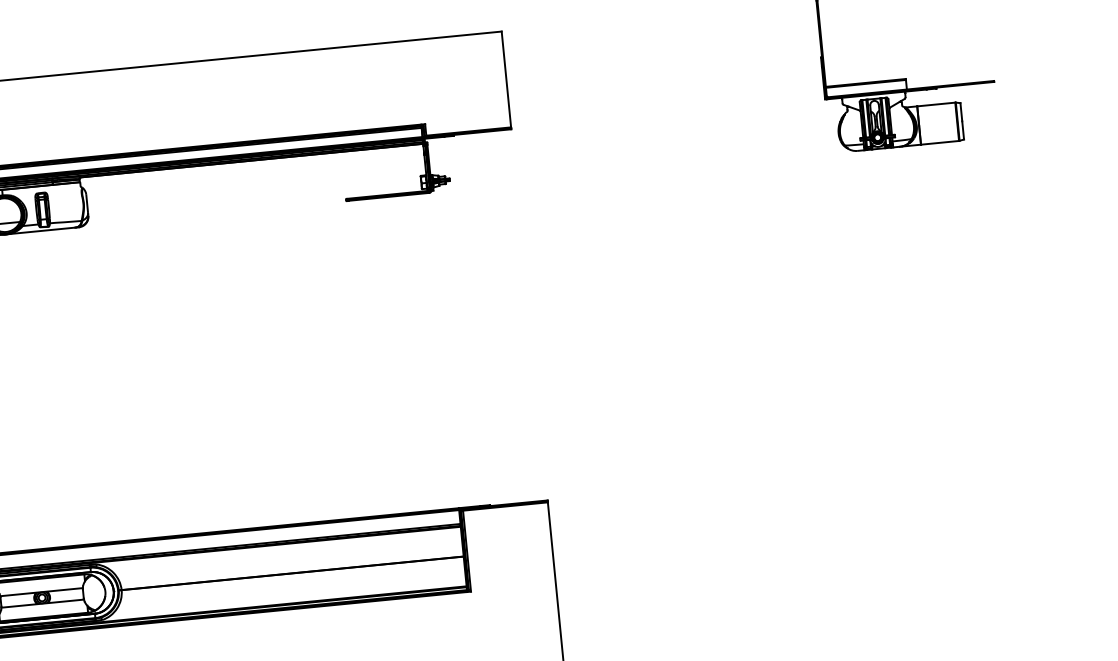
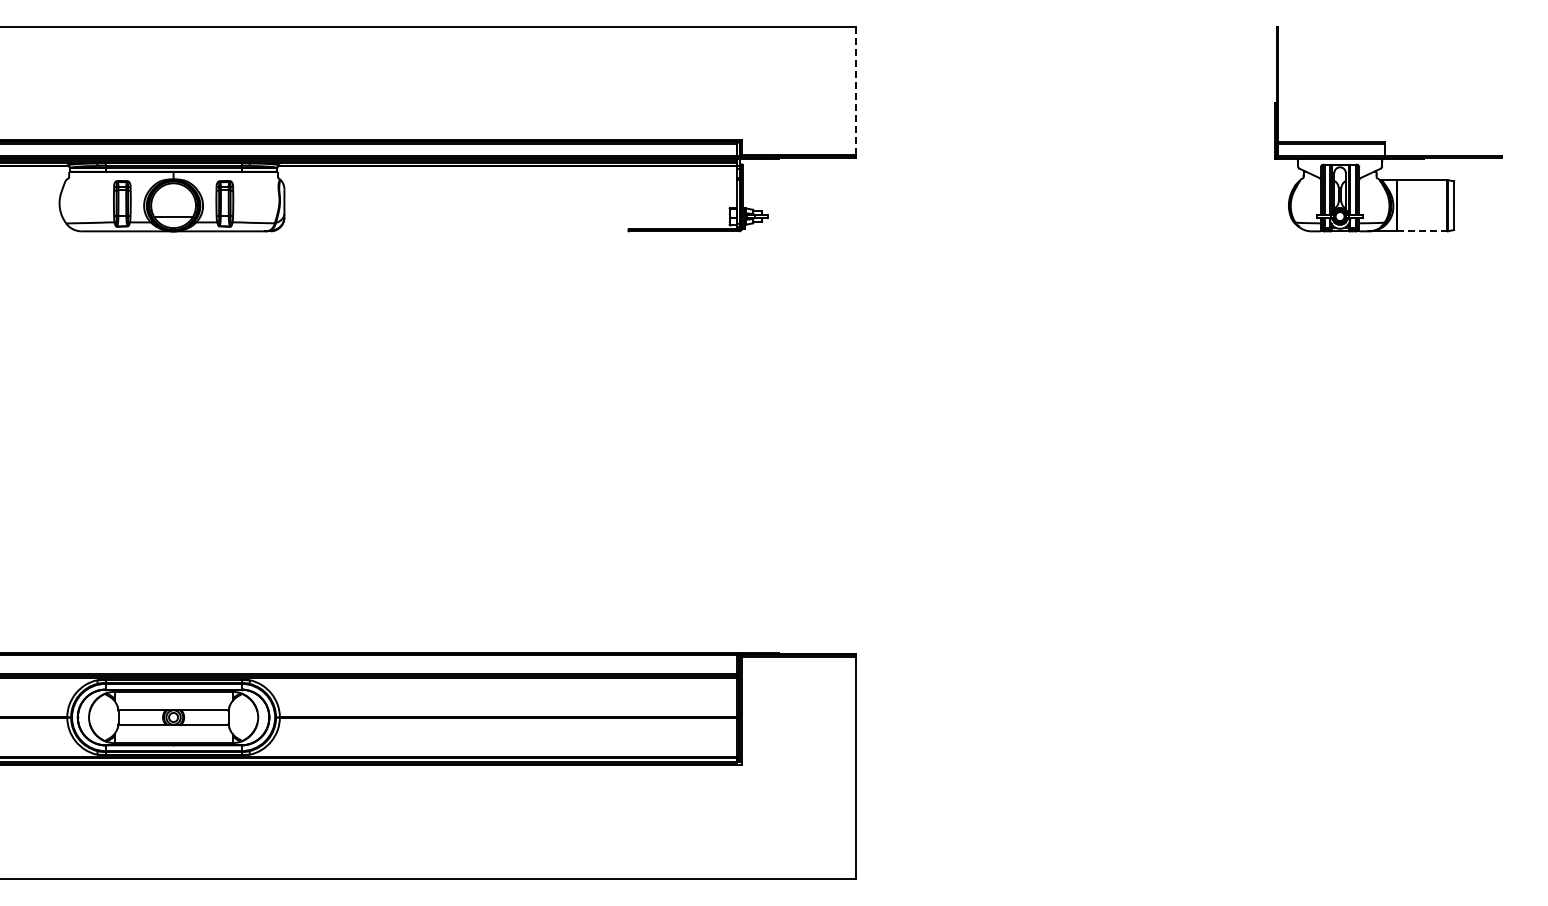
line: (506, 79) -> (855, 91), solid -> dashed
line: (940, 142) -> (1422, 231), solid -> dashed

